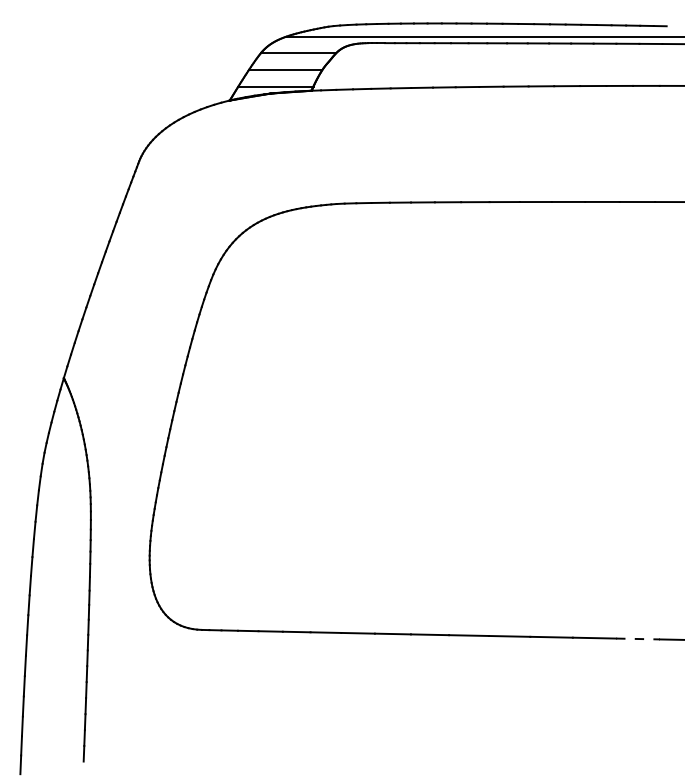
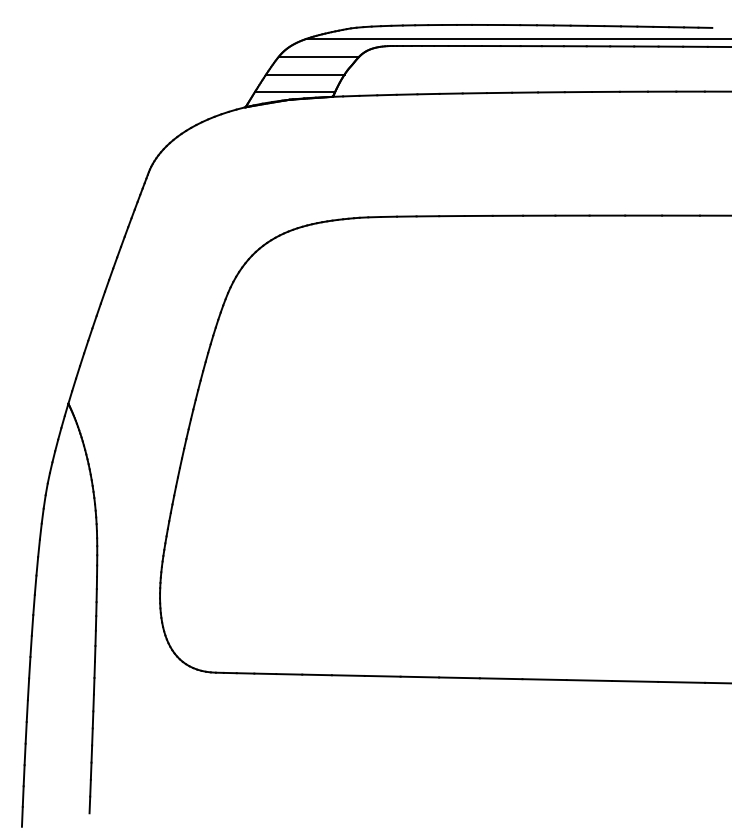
line: (638, 639) -> (682, 682), dashed -> solid

